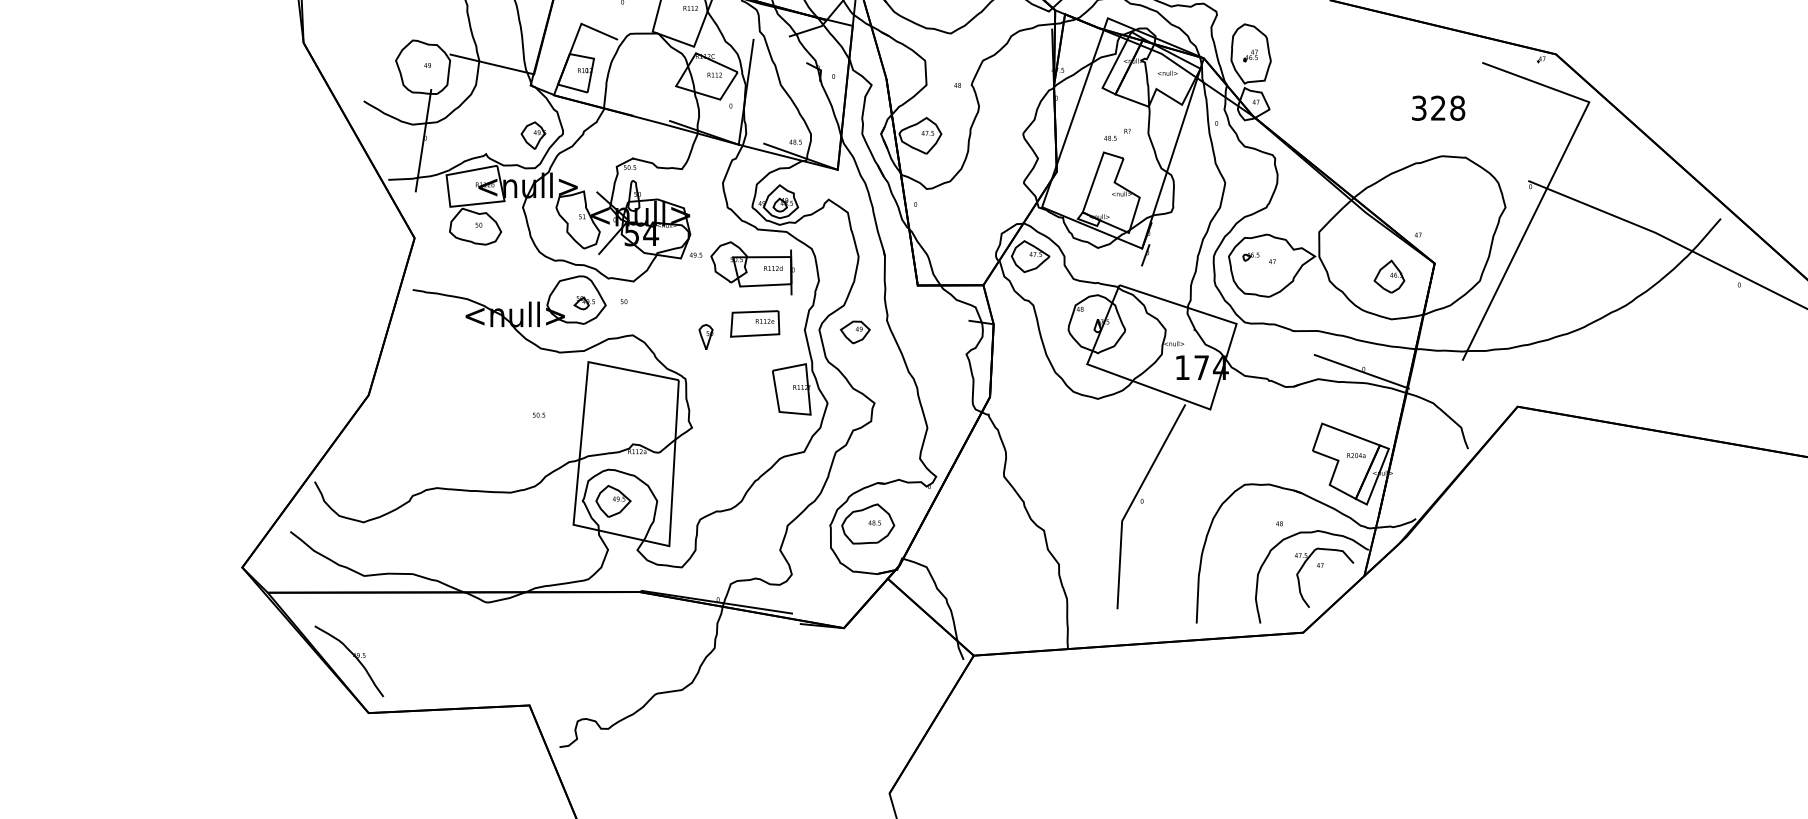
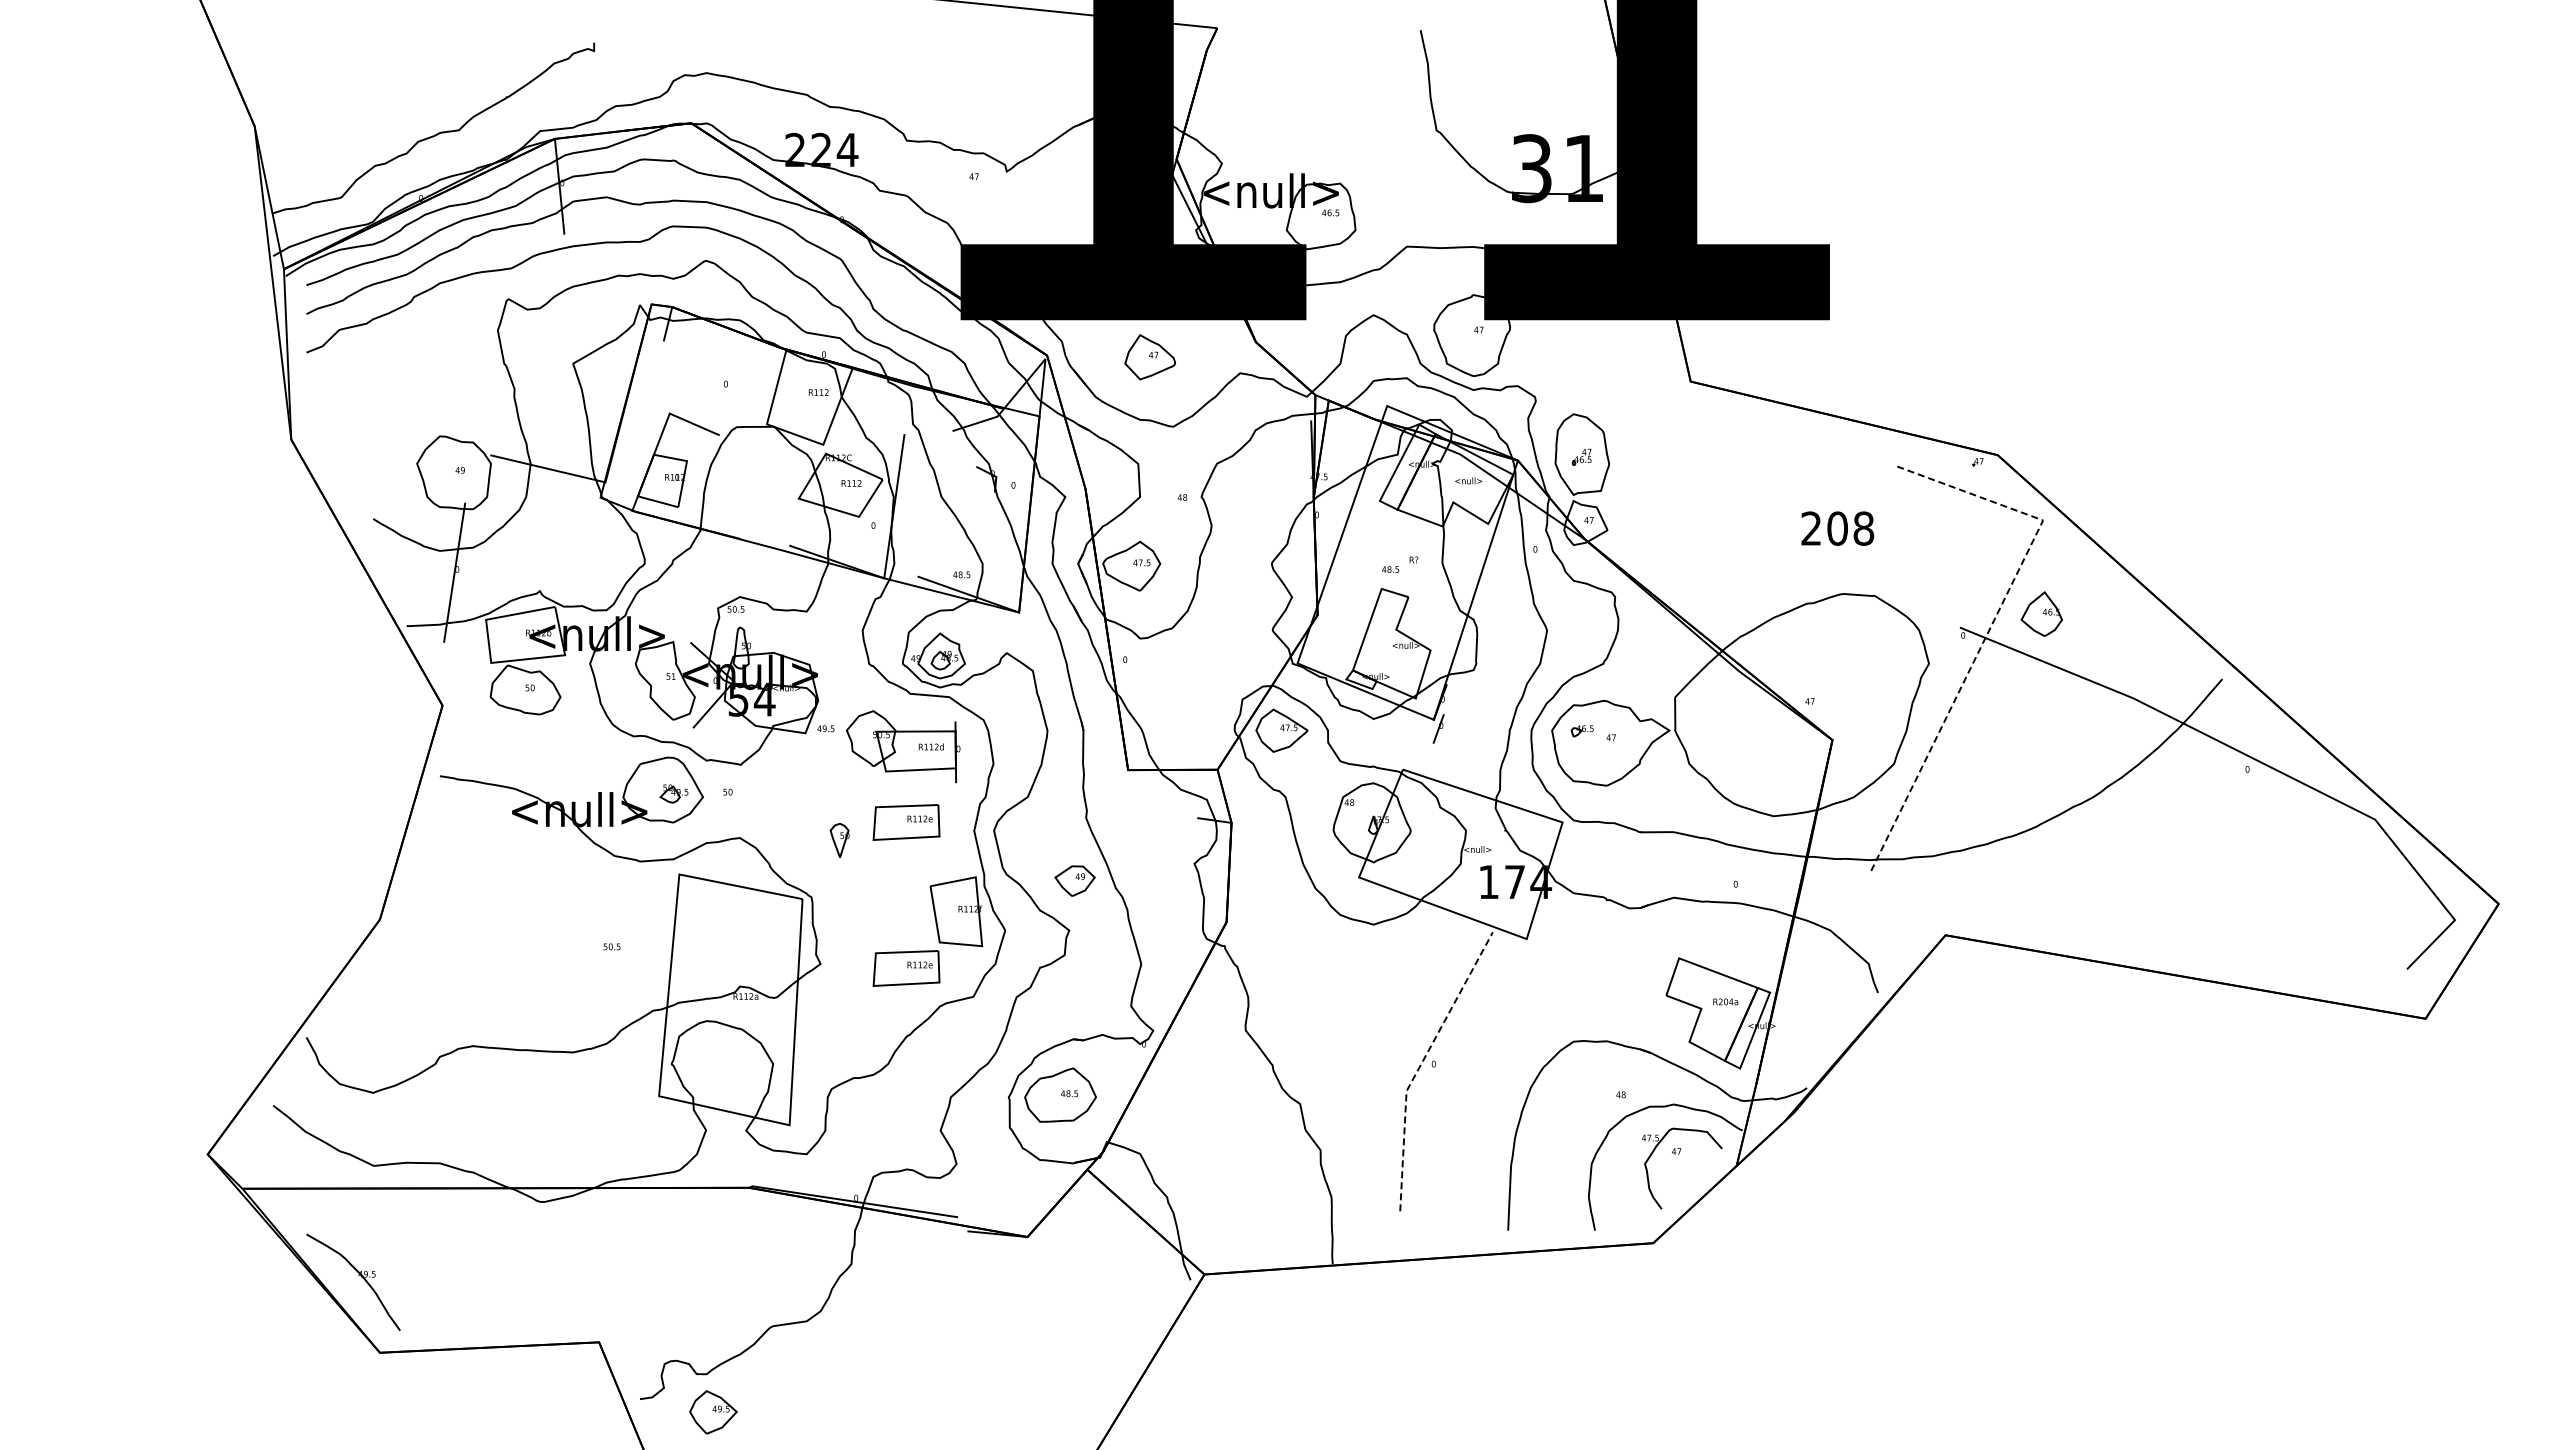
text: (1428, 108) -> (1824, 528), 328 -> 208
part: (533, 135) -> (604, 565), removed
line: (1551, 180) -> (1991, 626), solid -> dashed
part: (1389, 276) -> (2041, 613), moved
part: (854, 332) -> (1074, 880), moved
line: (1362, 371) -> (1733, 887), removed
part: (755, 431) -> (906, 968), added
part: (613, 501) -> (713, 1412), moved
line: (1132, 501) -> (1420, 1064), solid -> dashed

